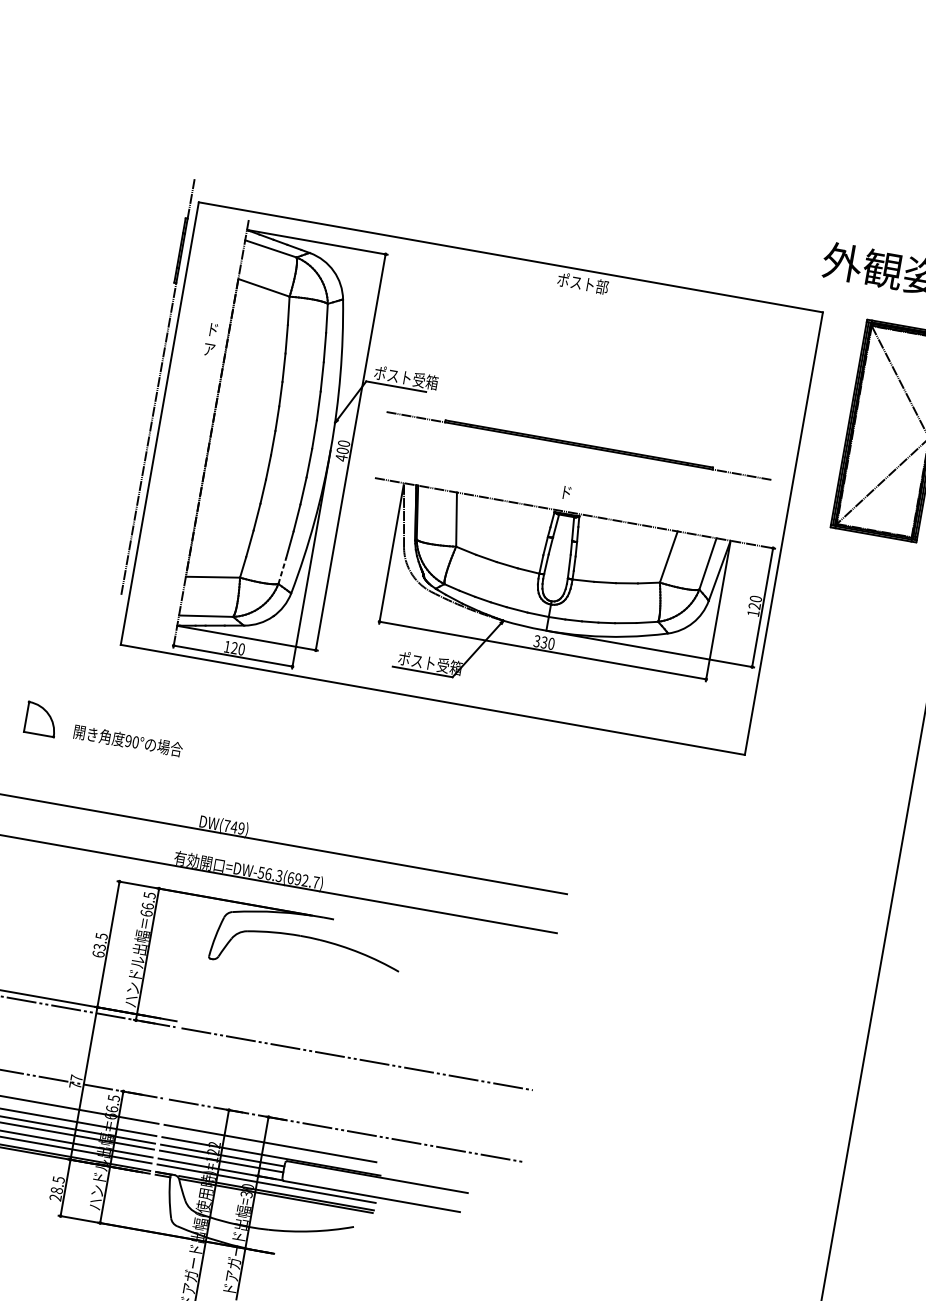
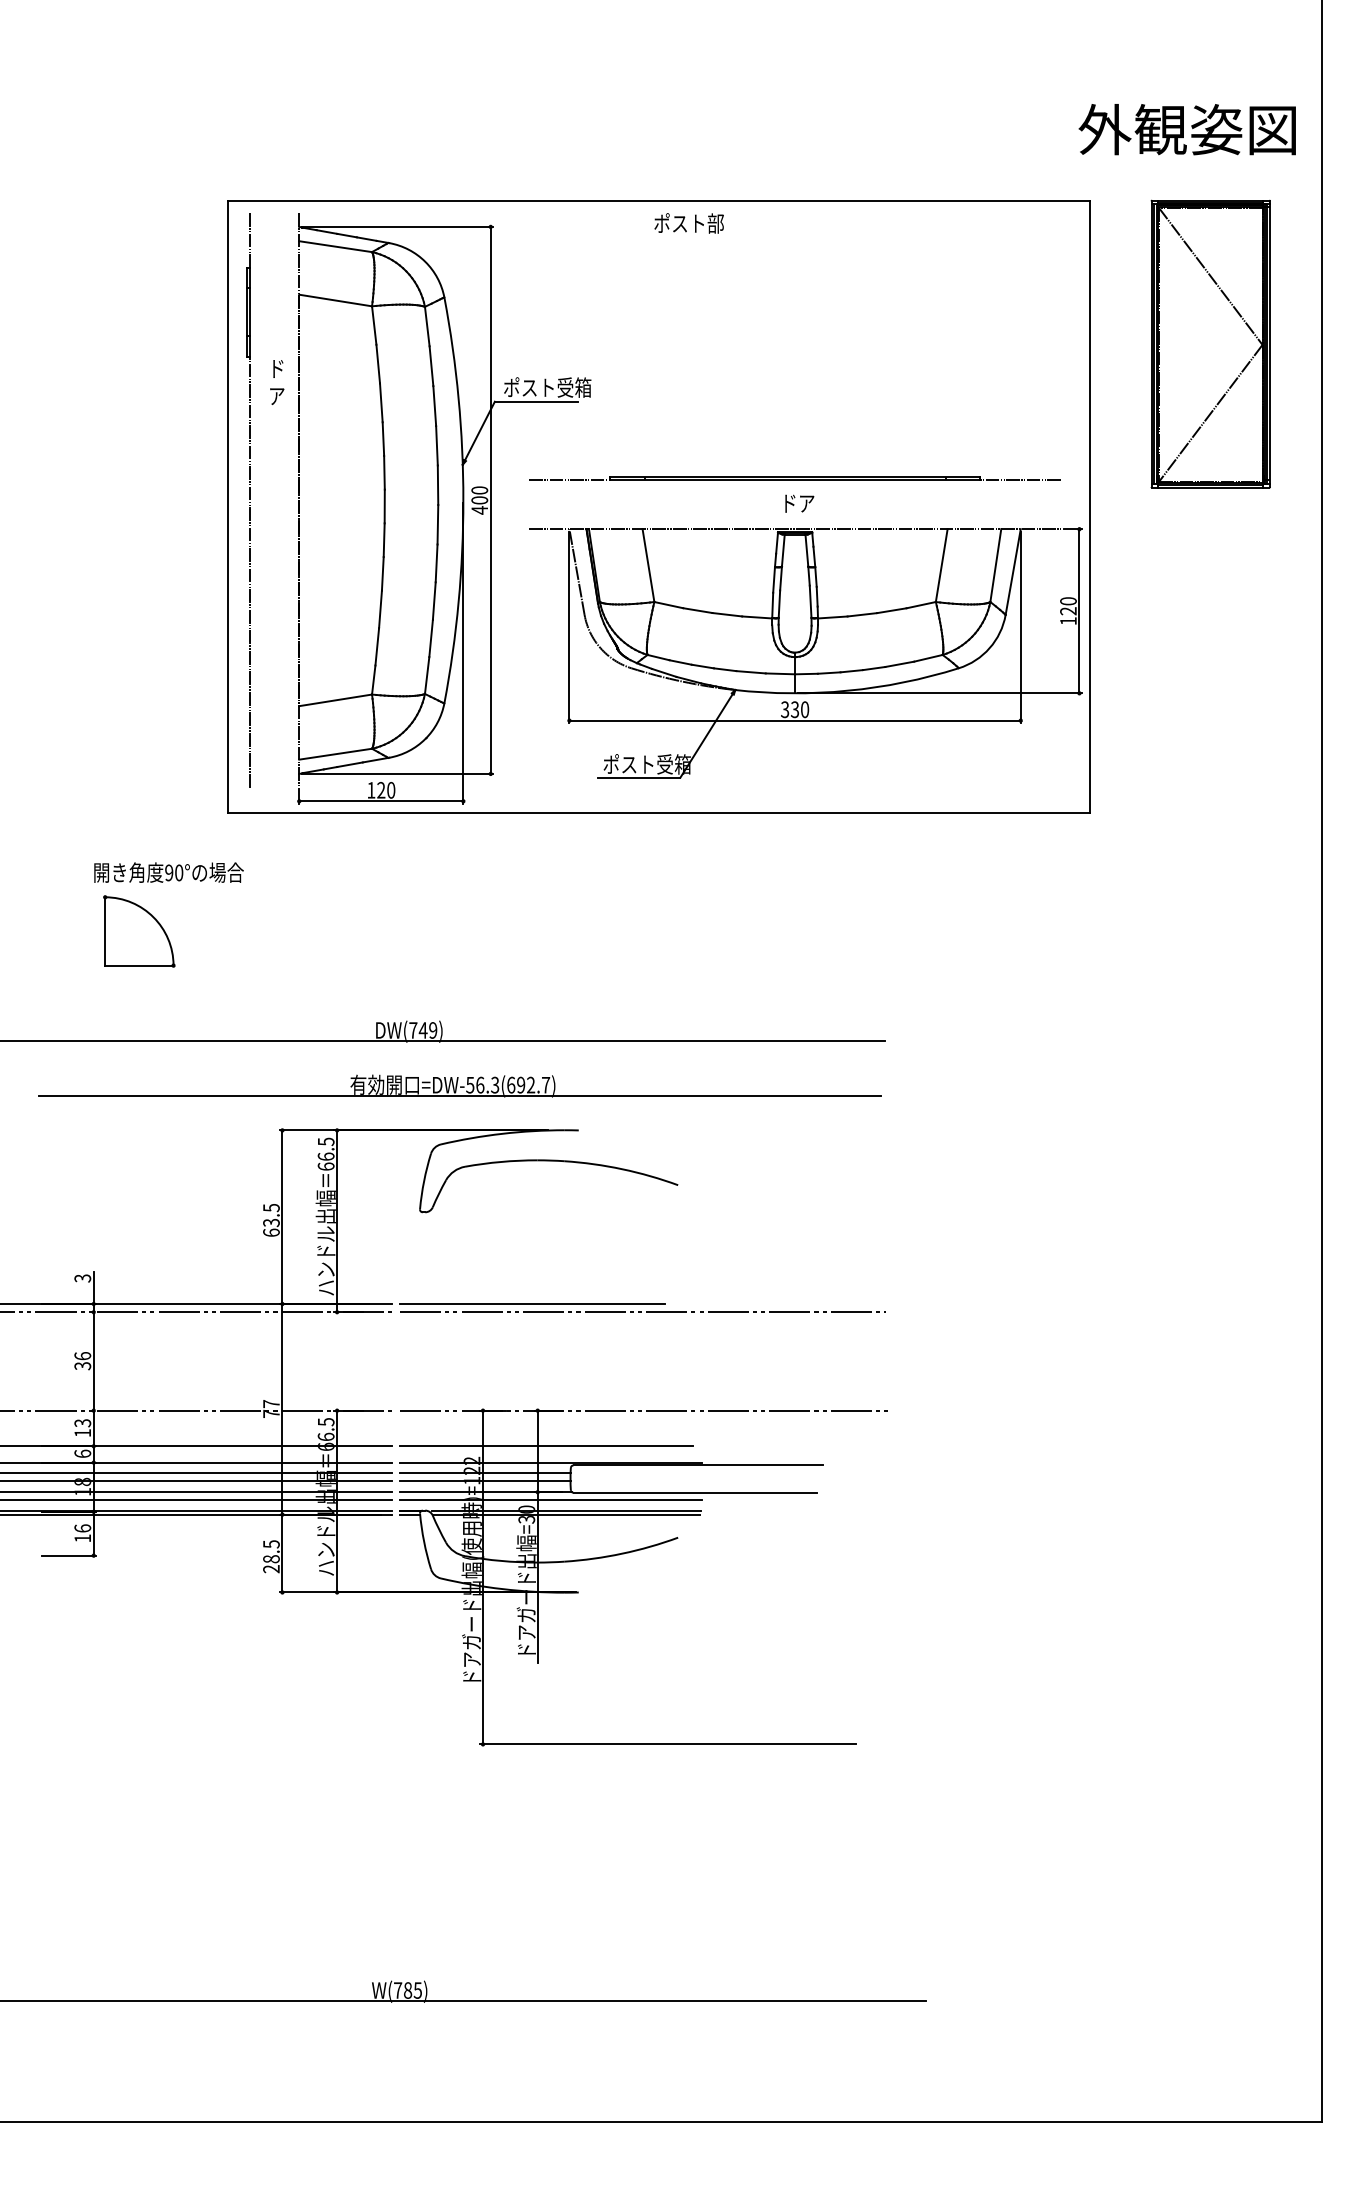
text: (582, 283) -> (688, 223), moved
part: (156, 386) -> (248, 500), moved
line: (578, 444) -> (794, 477), moved
text: (579, 494) -> (807, 503), ド -> ドア
line: (282, 570) -> (427, 675), dashed -> solid
part: (41, 719) -> (139, 931), size x1.67
text: (128, 740) -> (168, 872), moved
line: (278, 1039) -> (532, 1304), added

